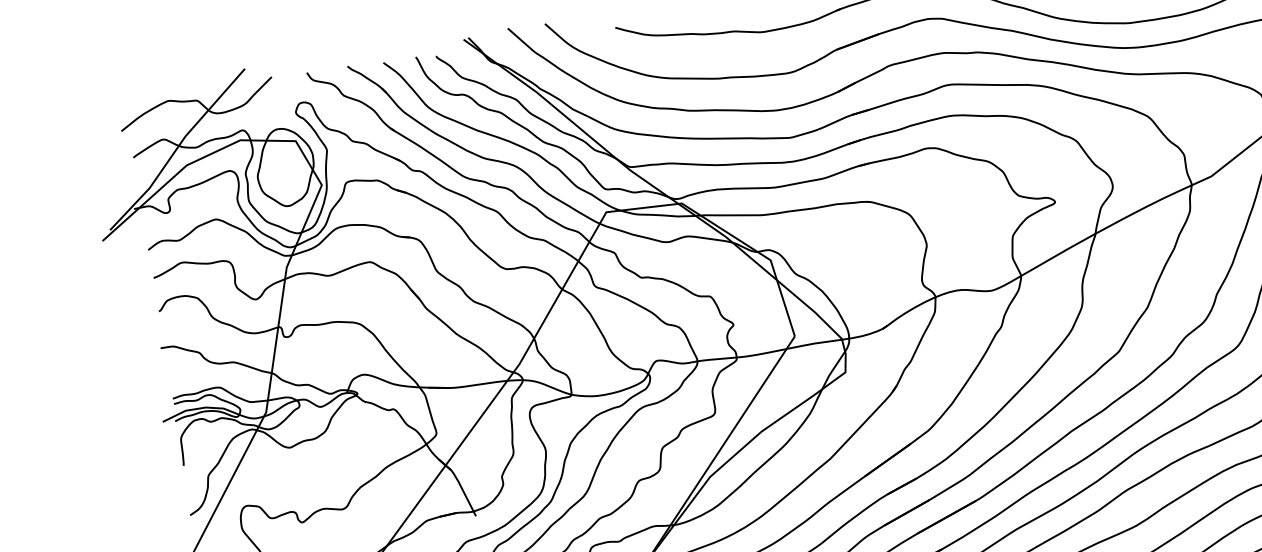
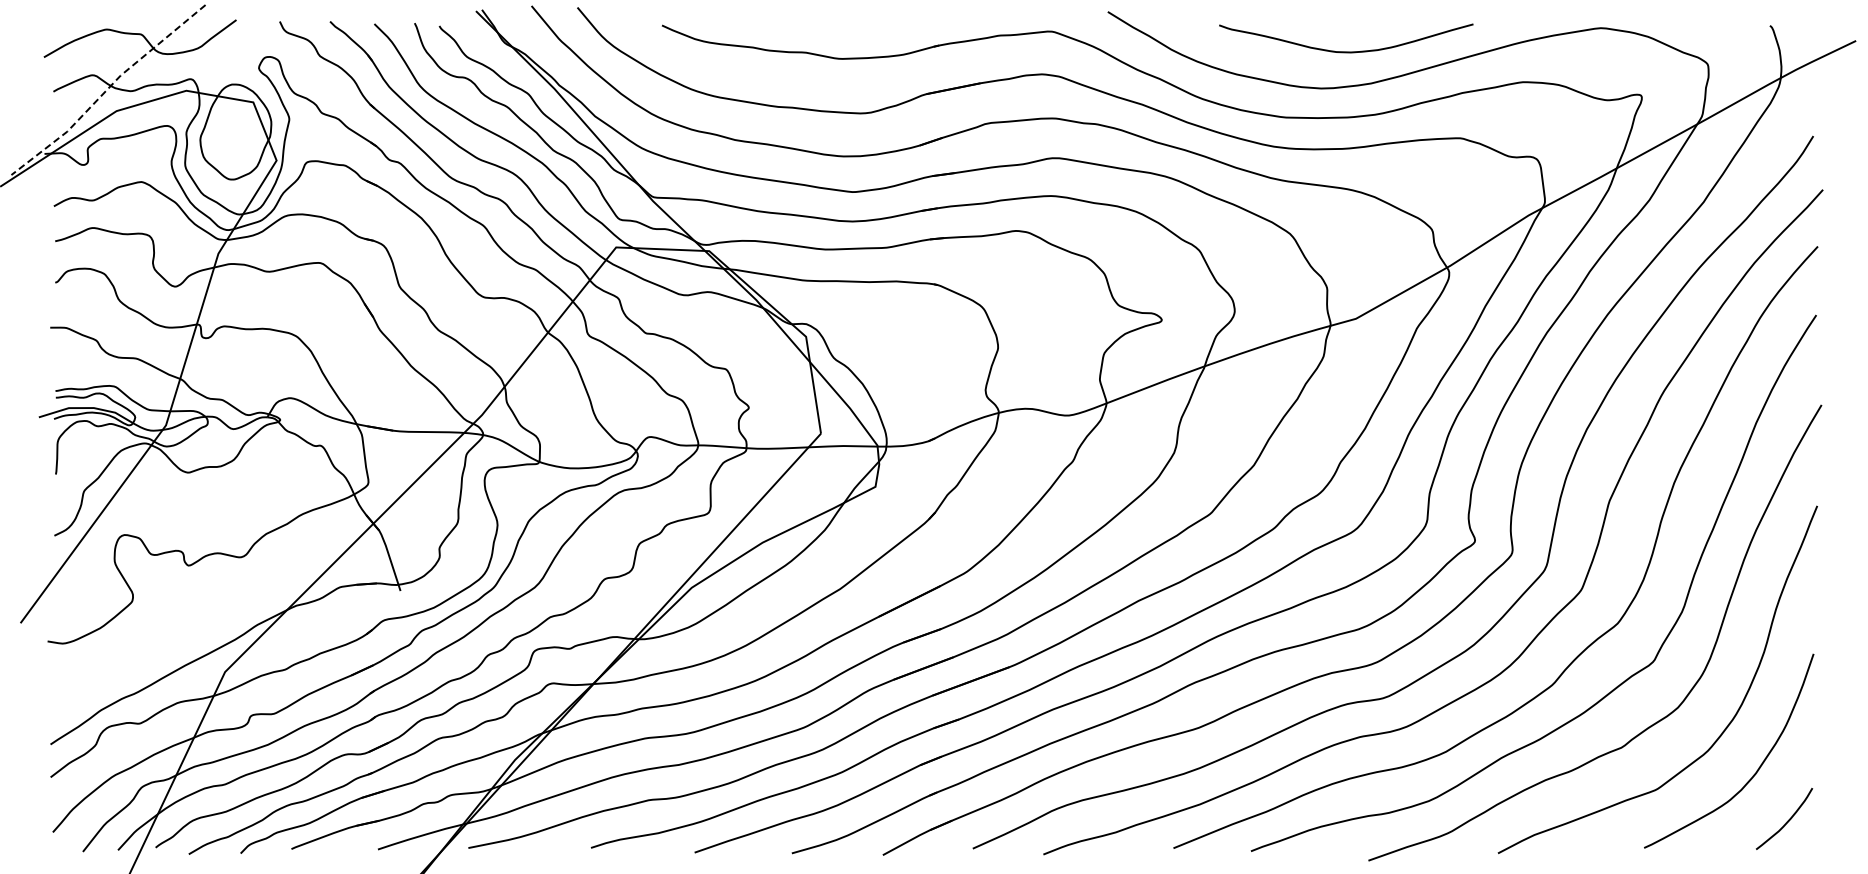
line: (176, 149) -> (107, 89), solid -> dashed

